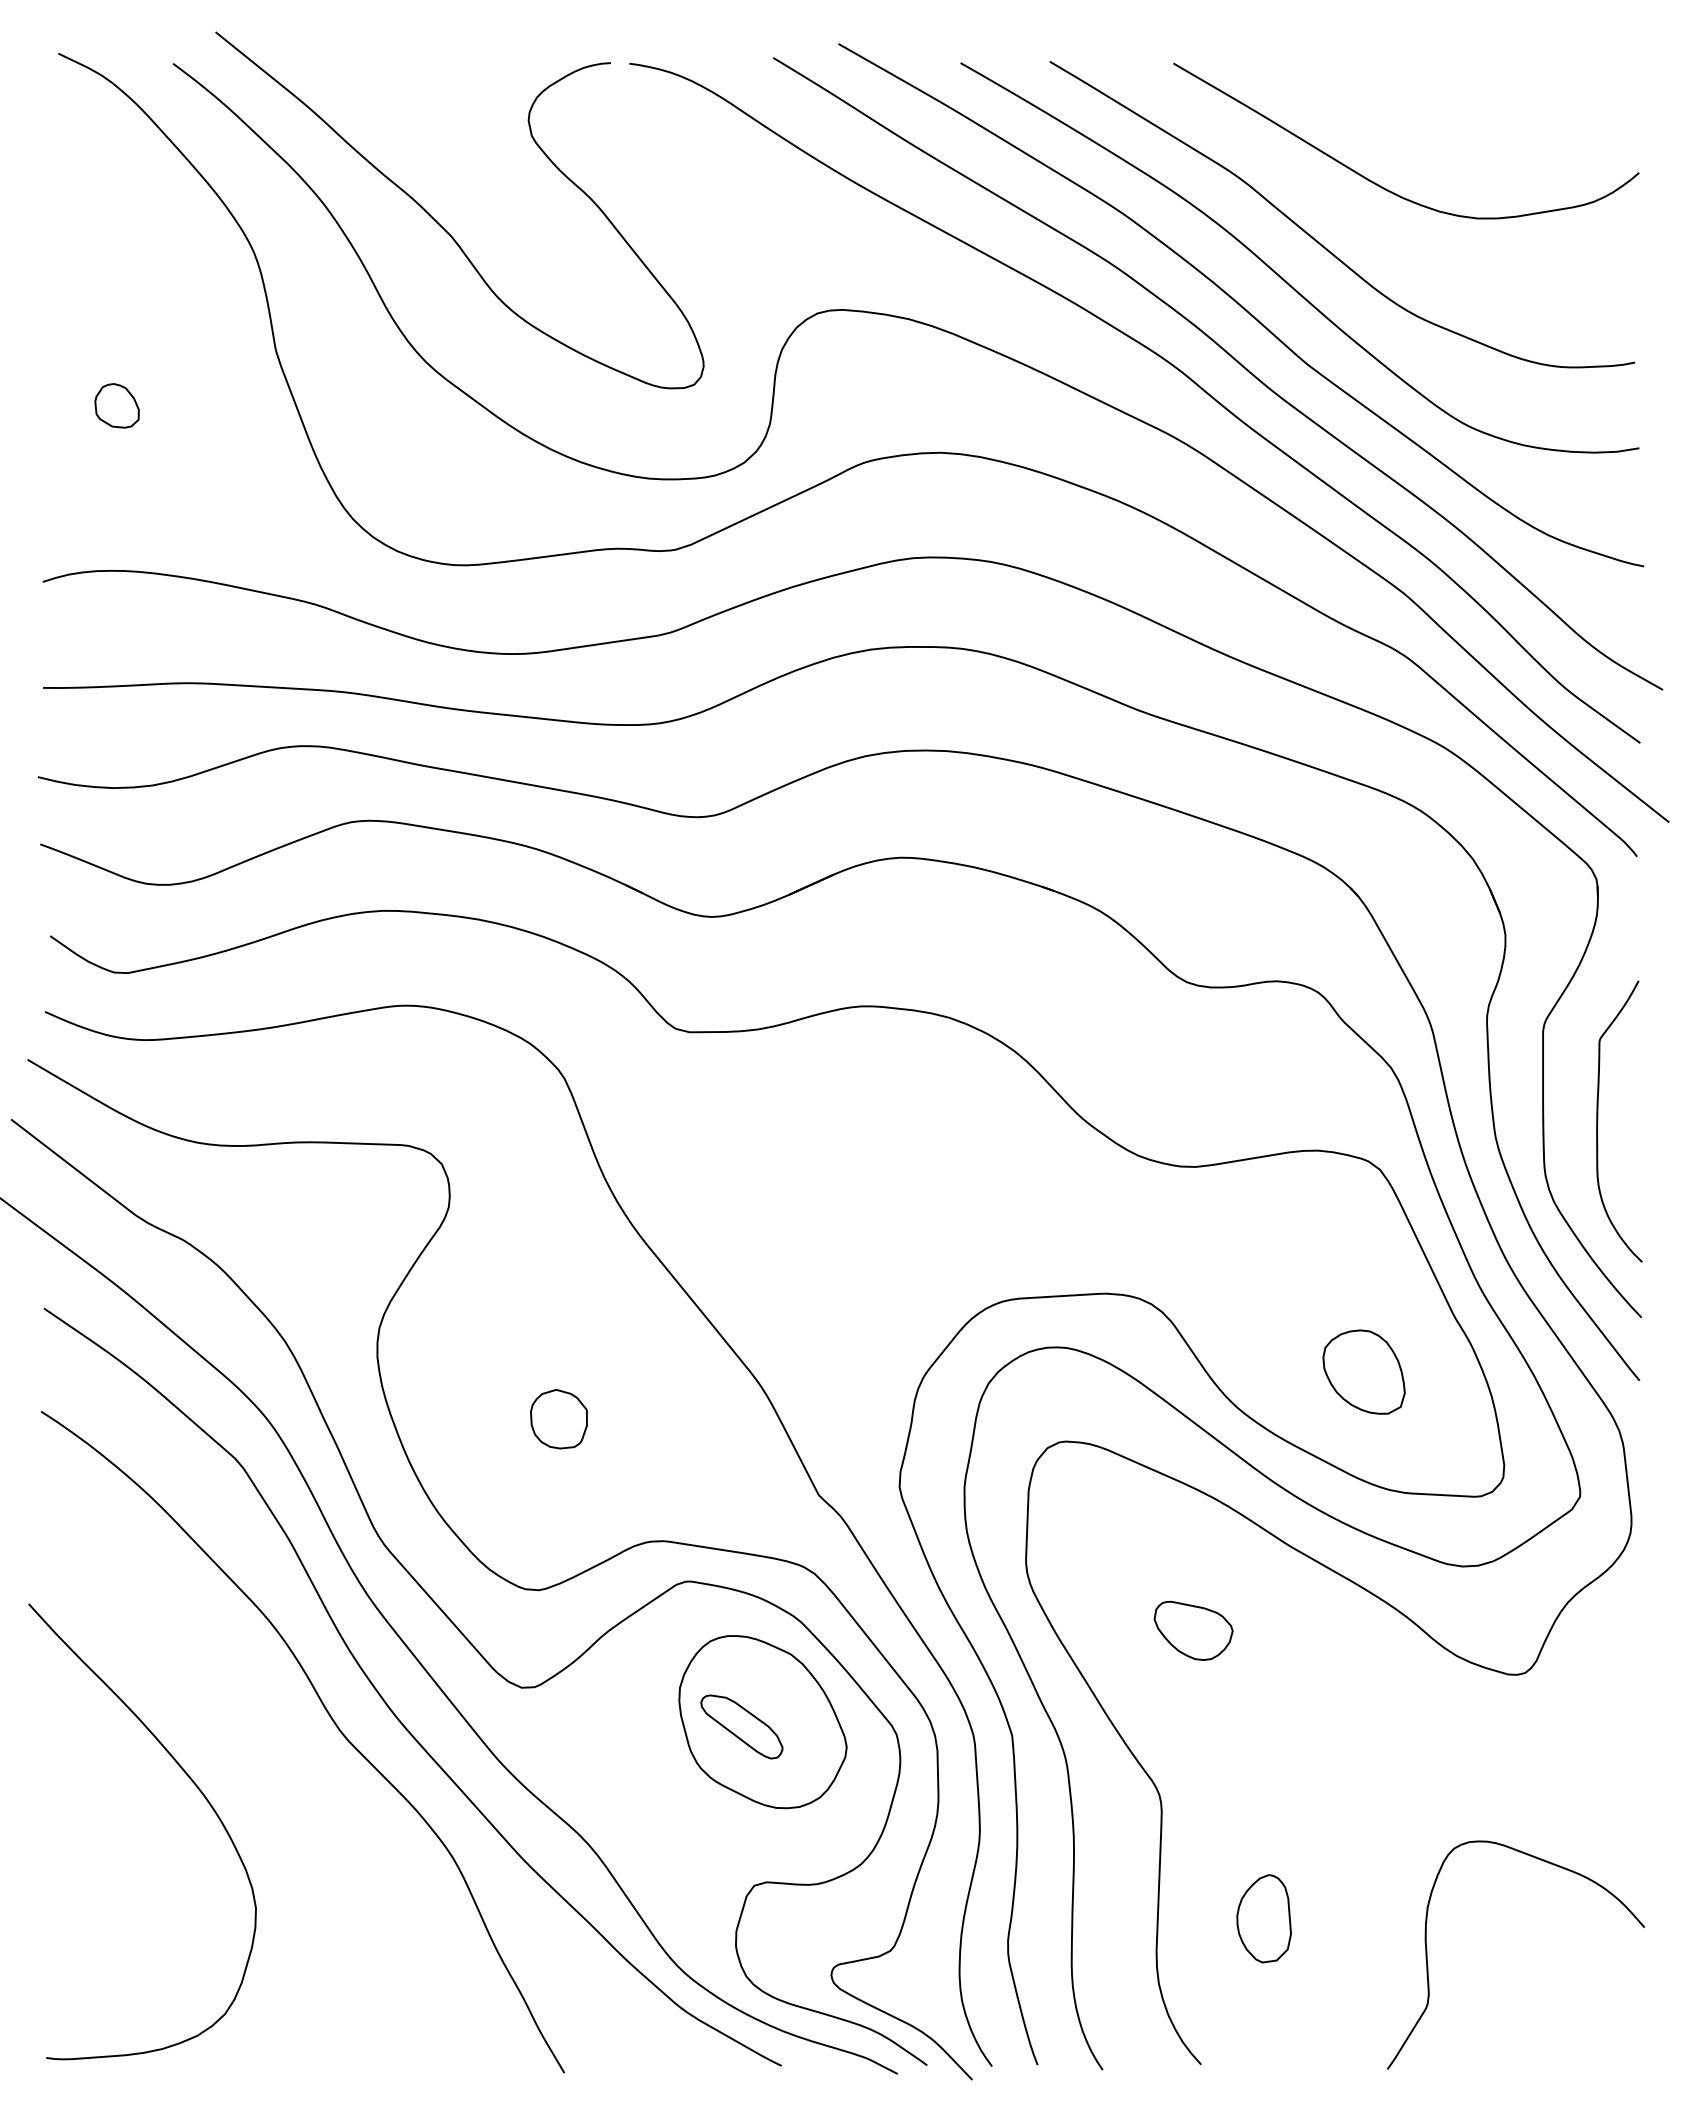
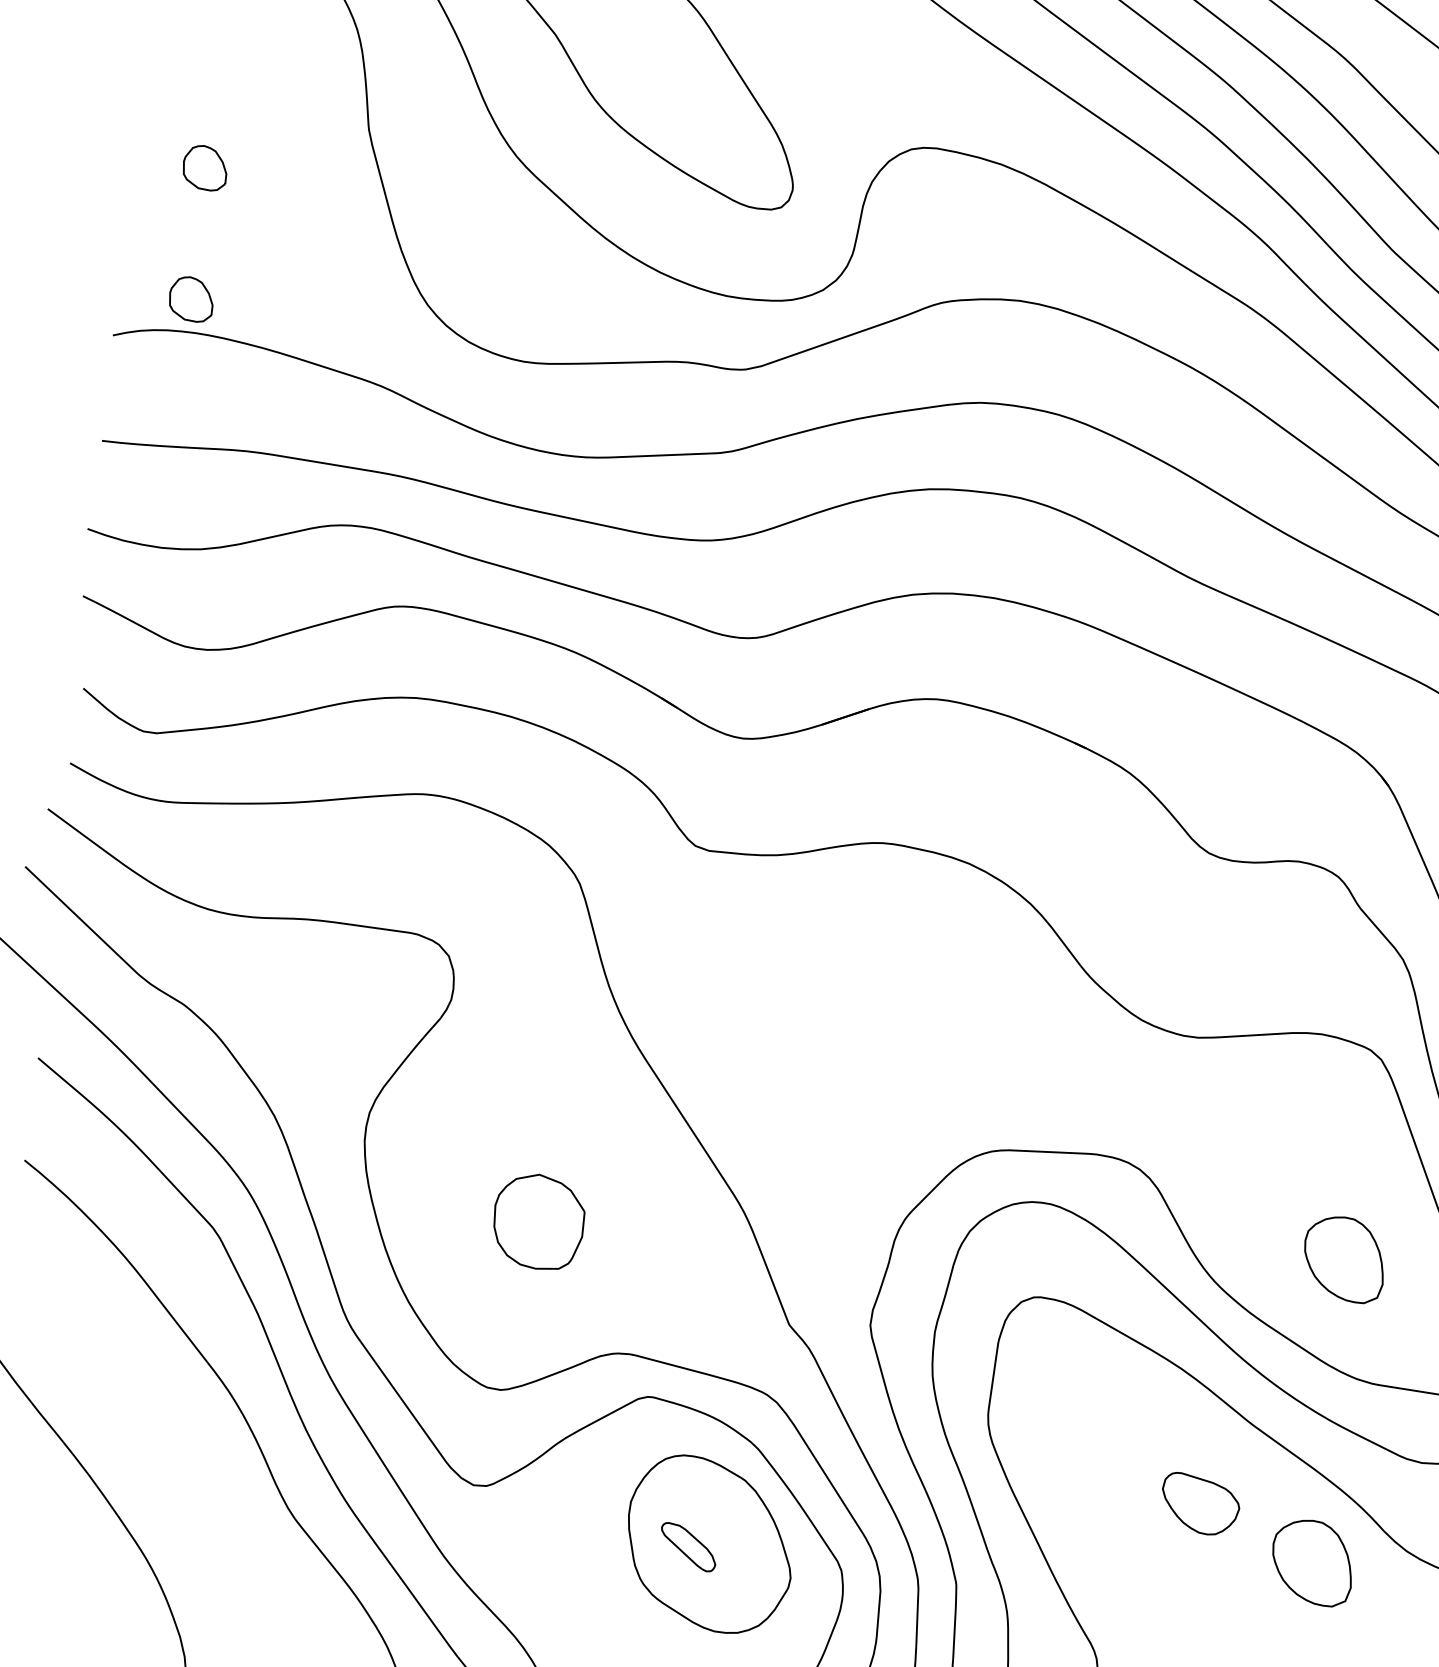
part: (116, 537) -> (190, 298), added
part: (558, 1419) -> (538, 1222), size x1.6
part: (1193, 1630) -> (1200, 1504), moved
part: (1363, 1676) -> (1311, 1562), added
part: (741, 1726) -> (688, 1546), size x0.7

